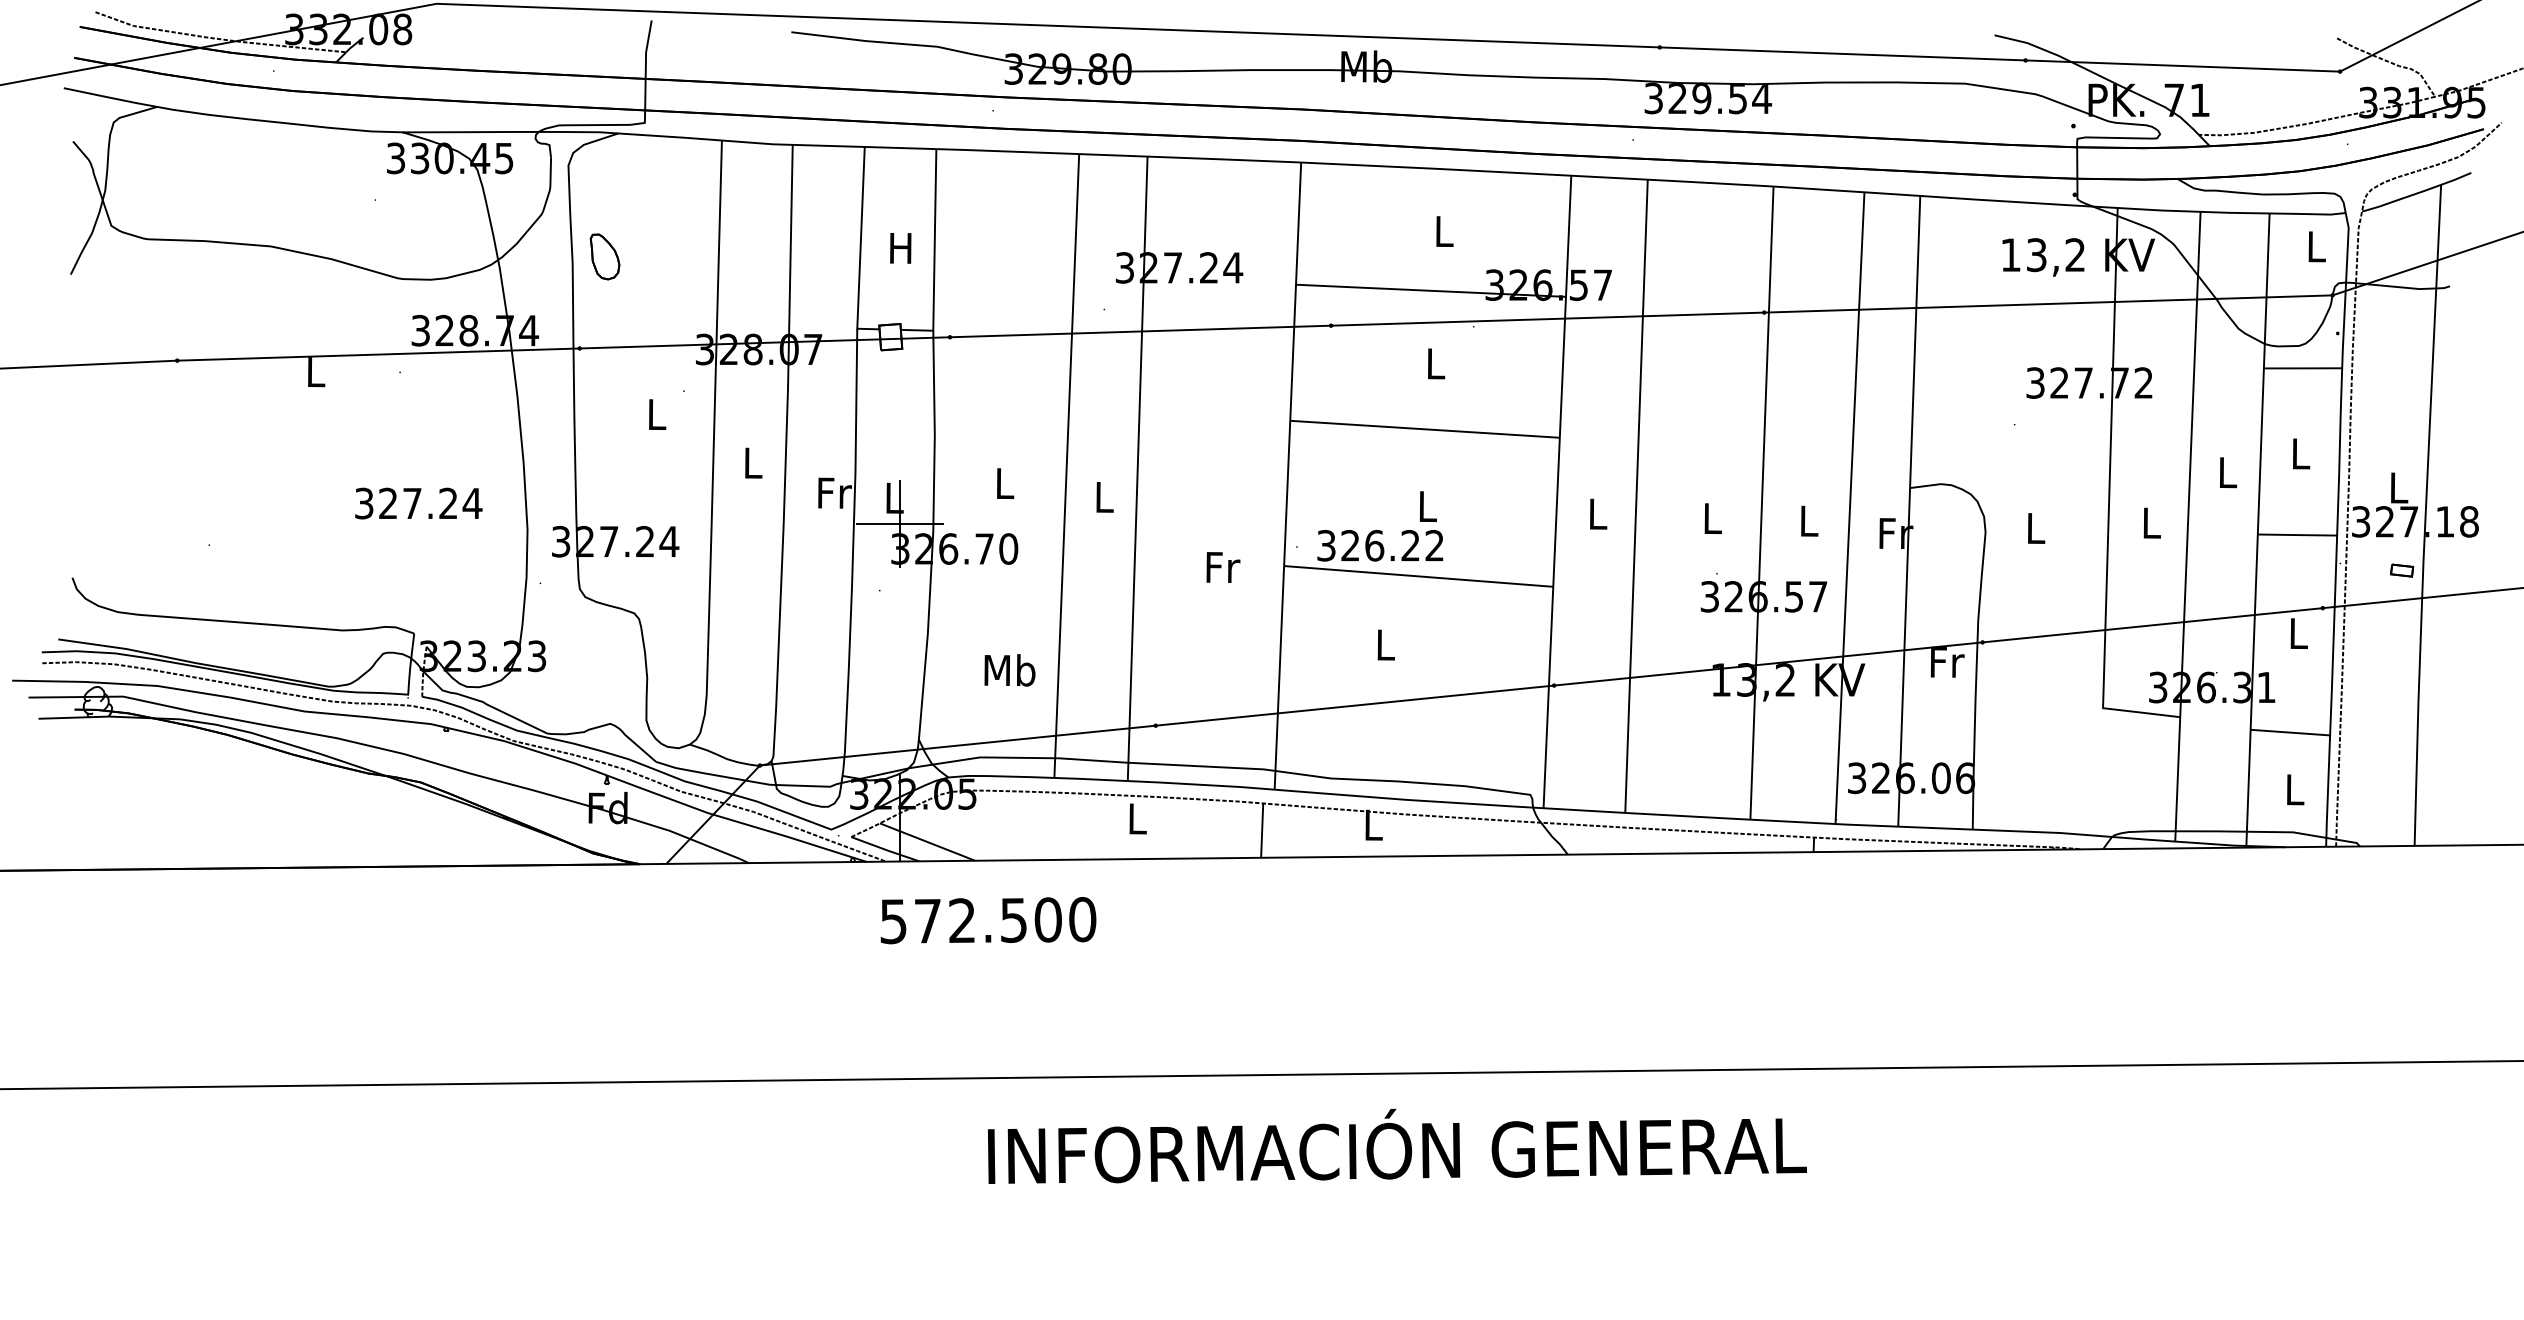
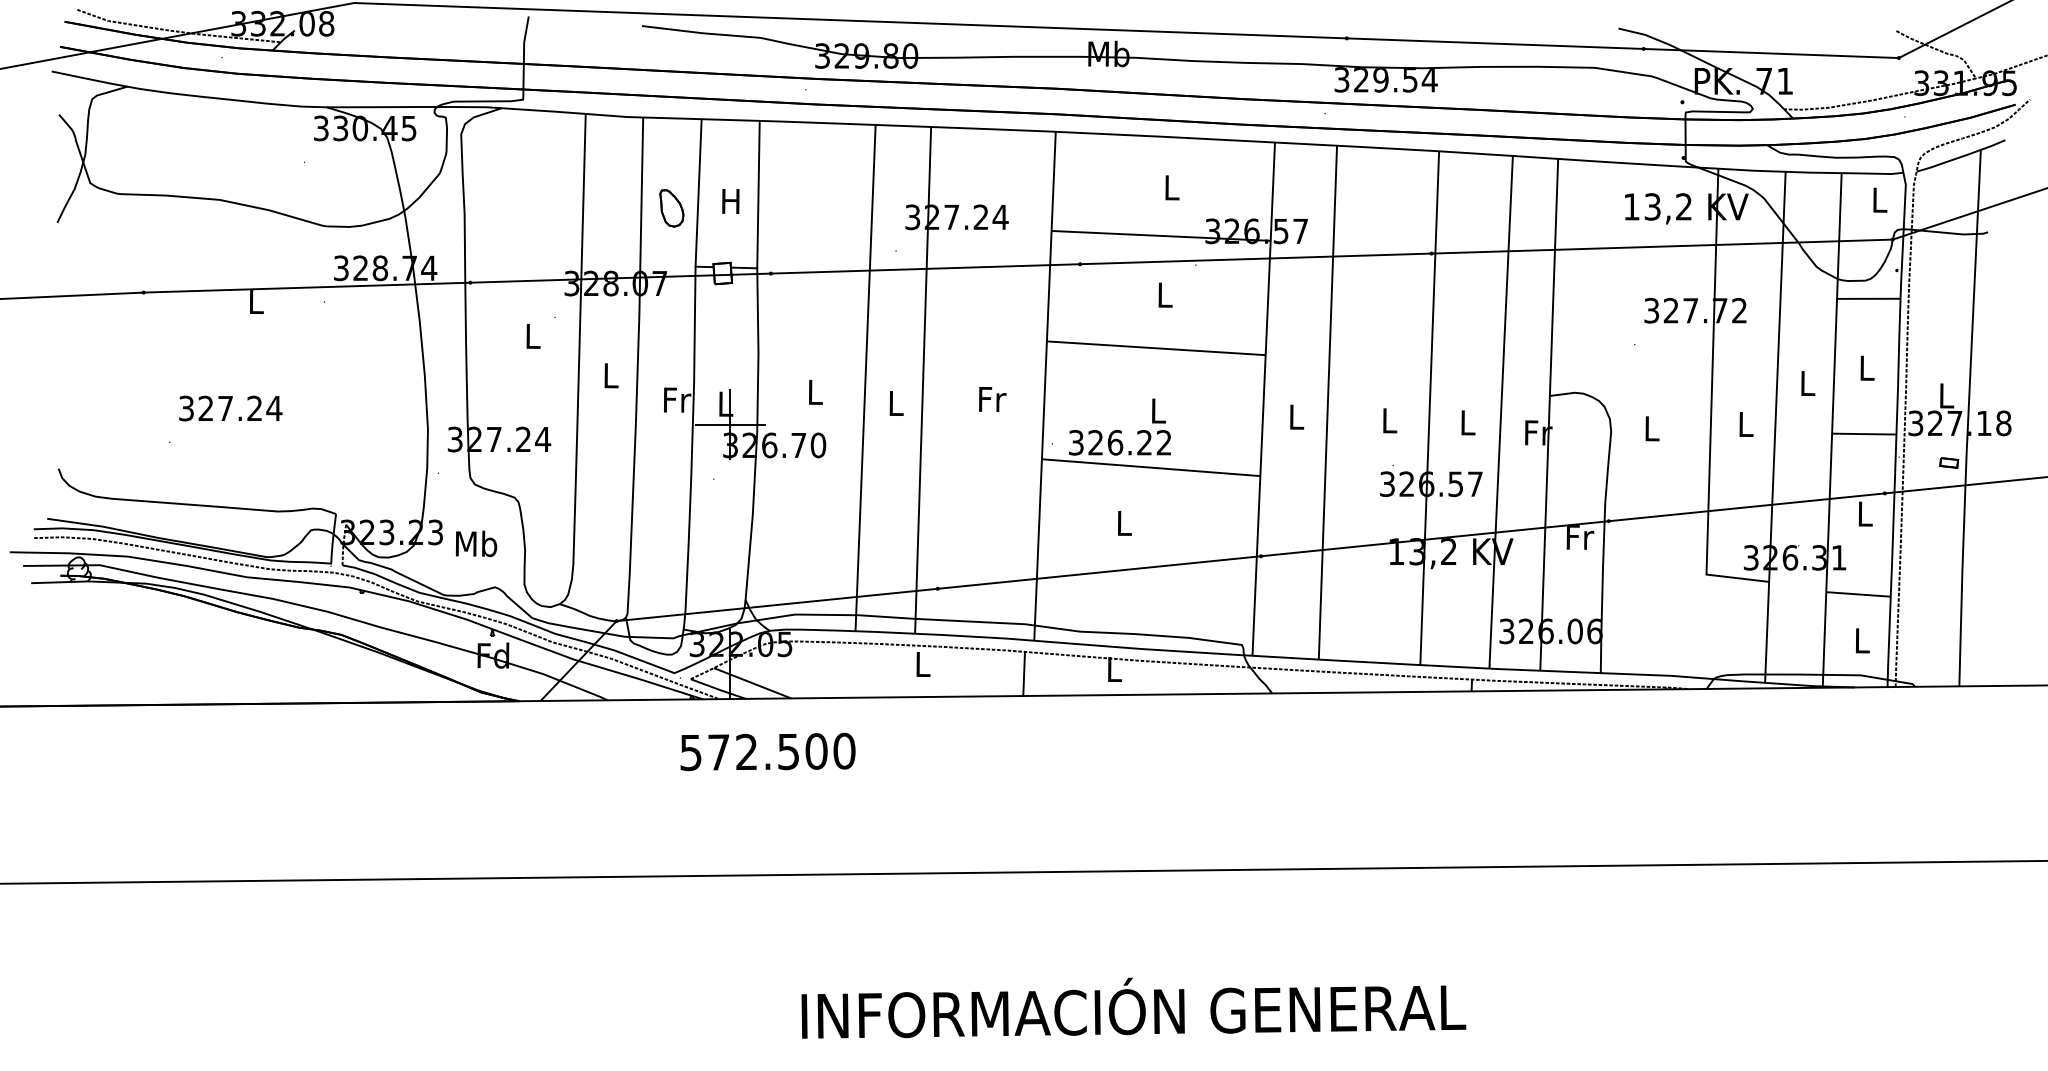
part: (604, 257) -> (671, 208), moved
text: (418, 503) -> (230, 408), moved
text: (1223, 567) -> (992, 399), moved
text: (1009, 669) -> (476, 543), moved
text: (987, 920) -> (767, 751), moved
text: (1396, 1145) -> (1133, 1007), moved

